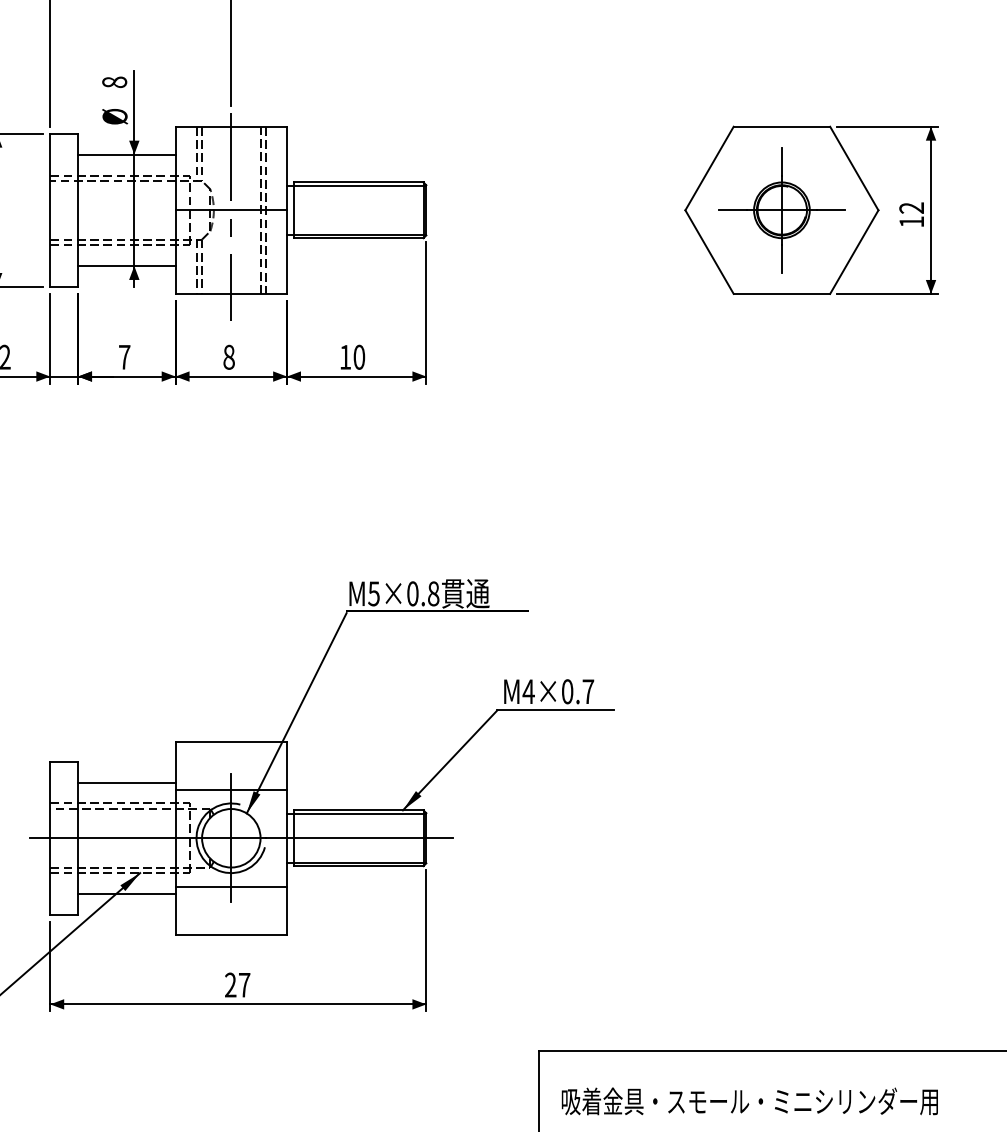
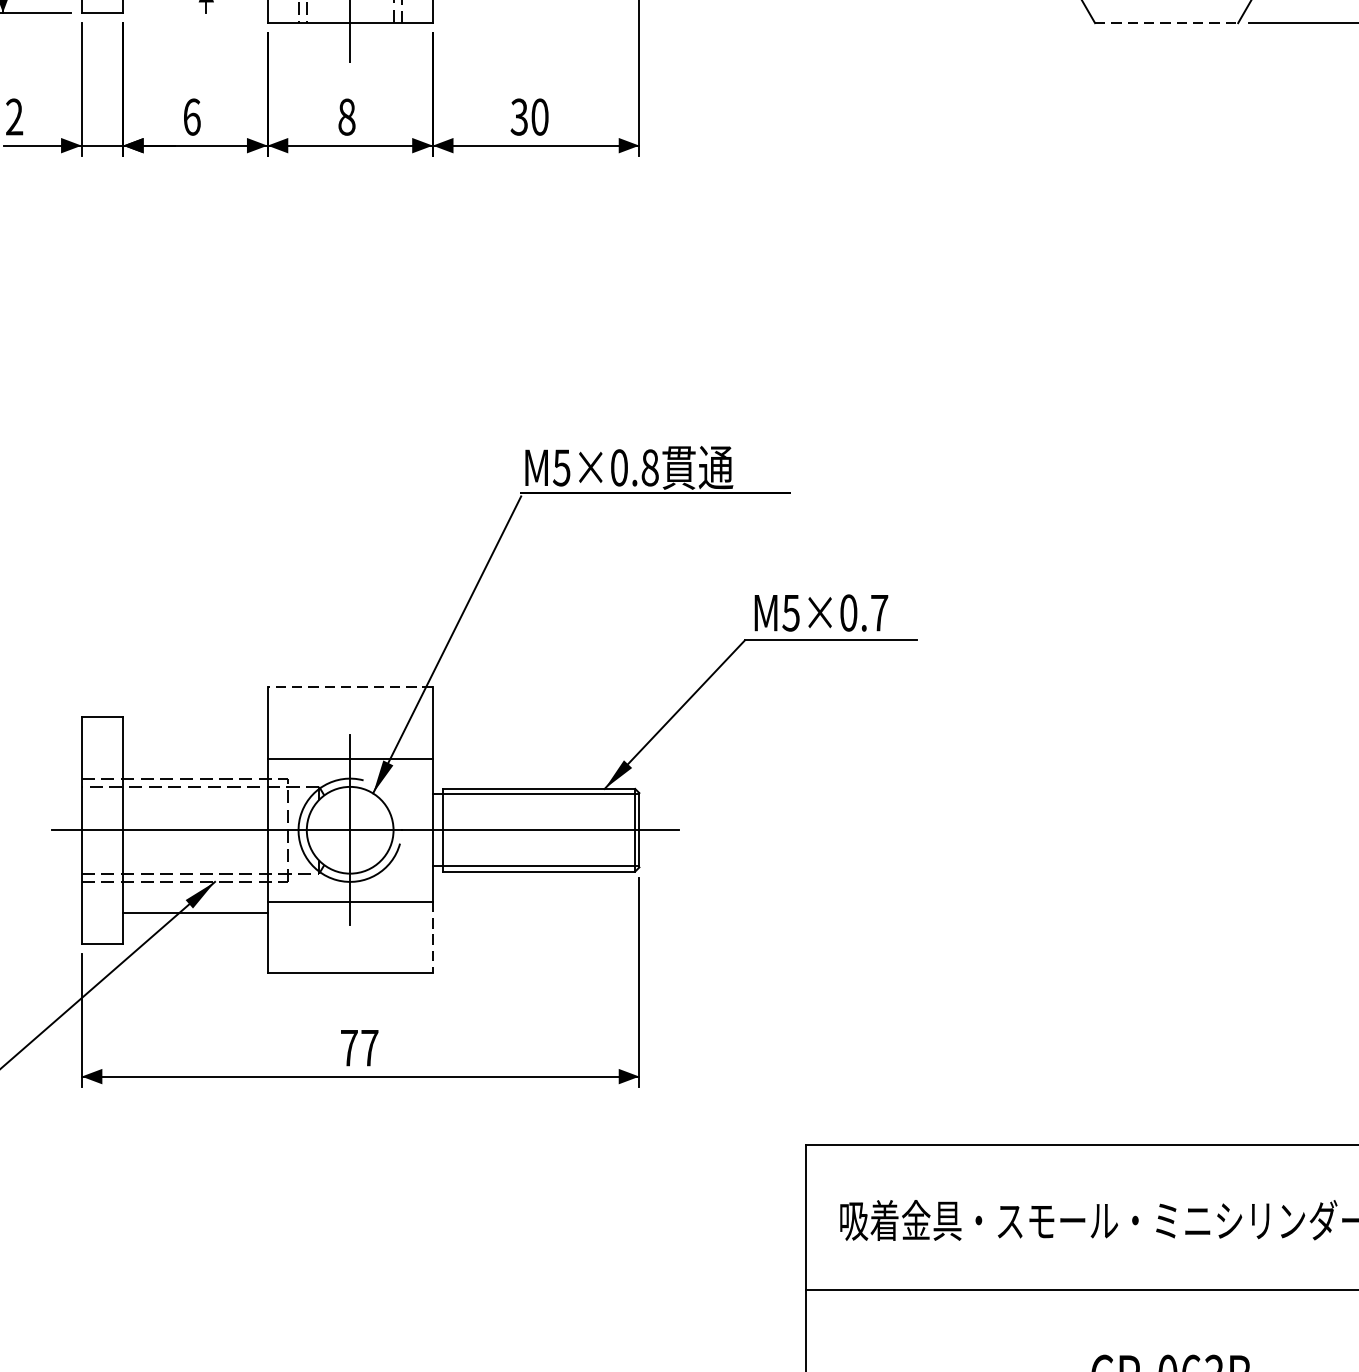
line: (782, 293) -> (1167, 22), solid -> dashed
text: (124, 356) -> (191, 115), 7 -> 6
text: (345, 356) -> (519, 115), 10 -> 30
text: (528, 691) -> (790, 612), M4×0.7 -> M5×0.7
line: (231, 741) -> (350, 686), solid -> dashed
line: (126, 782) -> (194, 747), removed
line: (287, 911) -> (433, 938), solid -> dashed
text: (230, 984) -> (348, 1047), 27 -> 77

